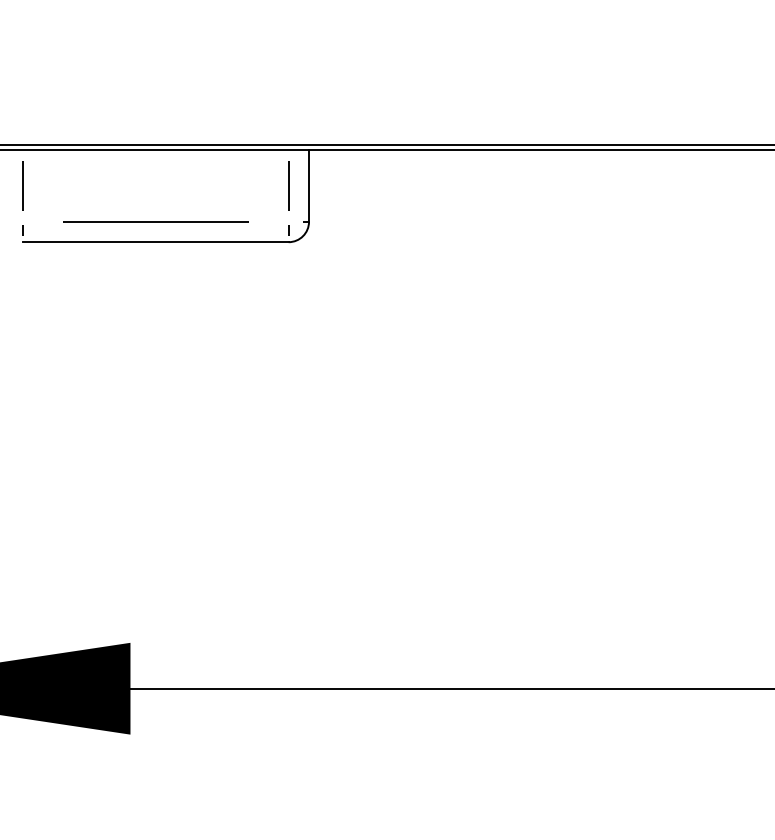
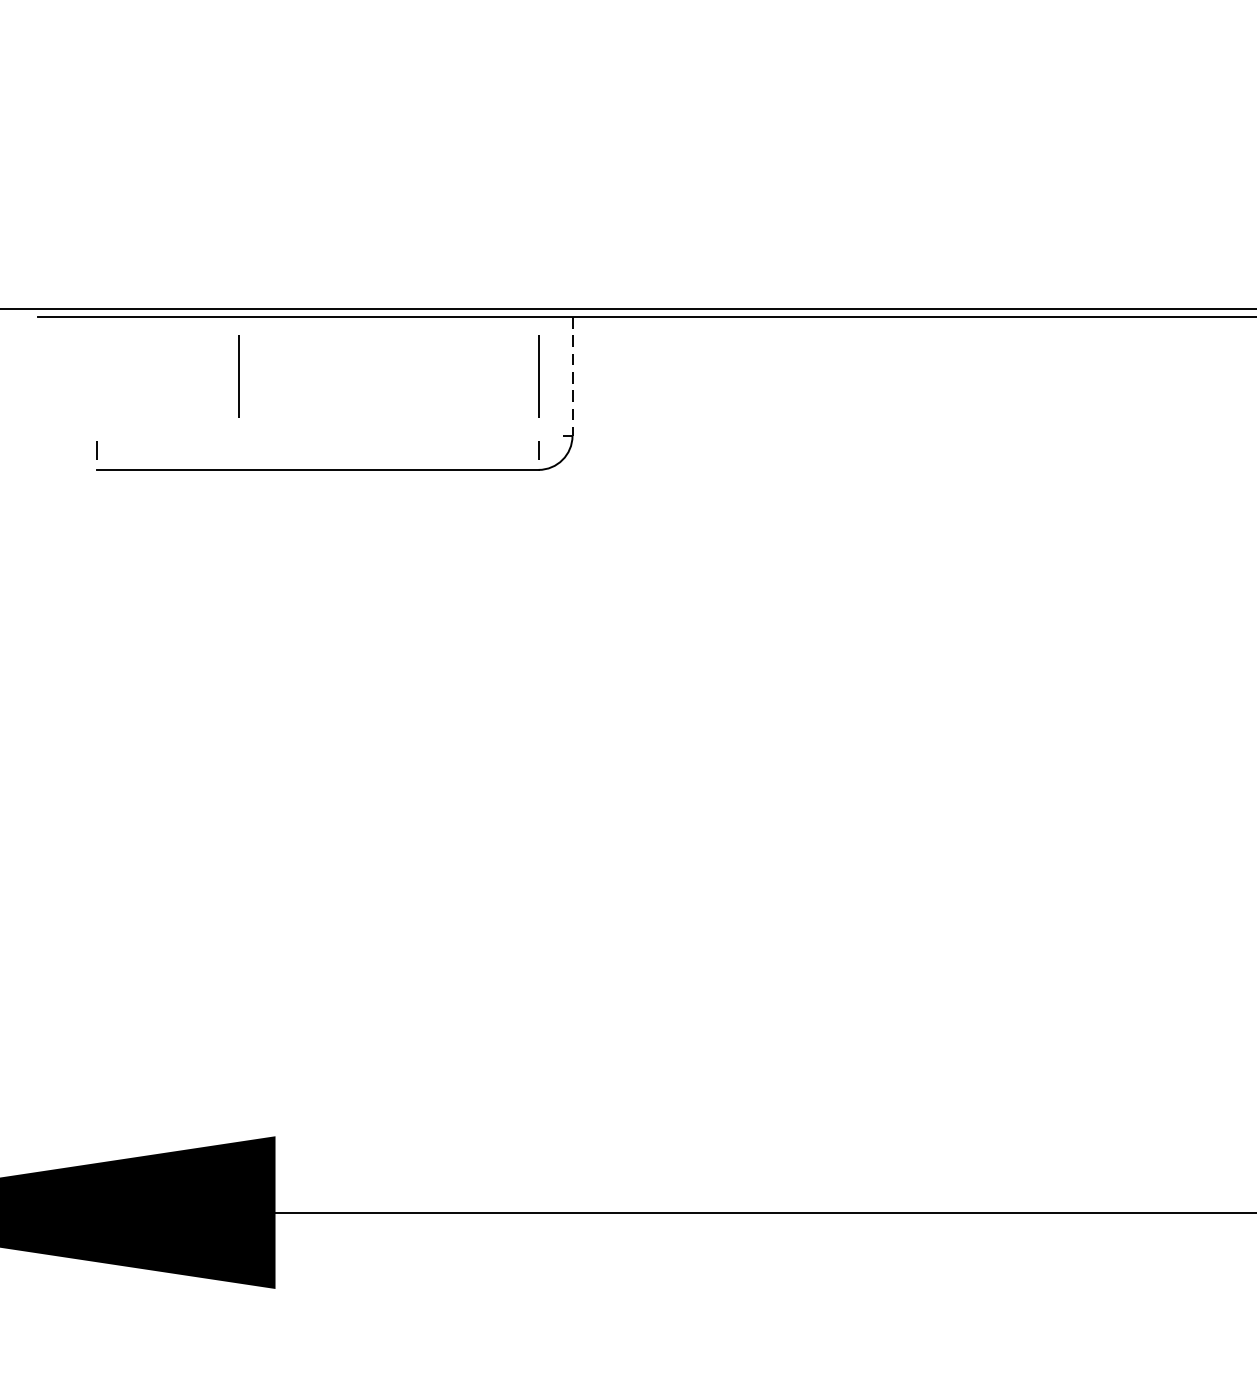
line: (22, 185) -> (237, 375), moved
line: (309, 186) -> (573, 377), solid -> dashed
line: (155, 221) -> (317, 435), removed

